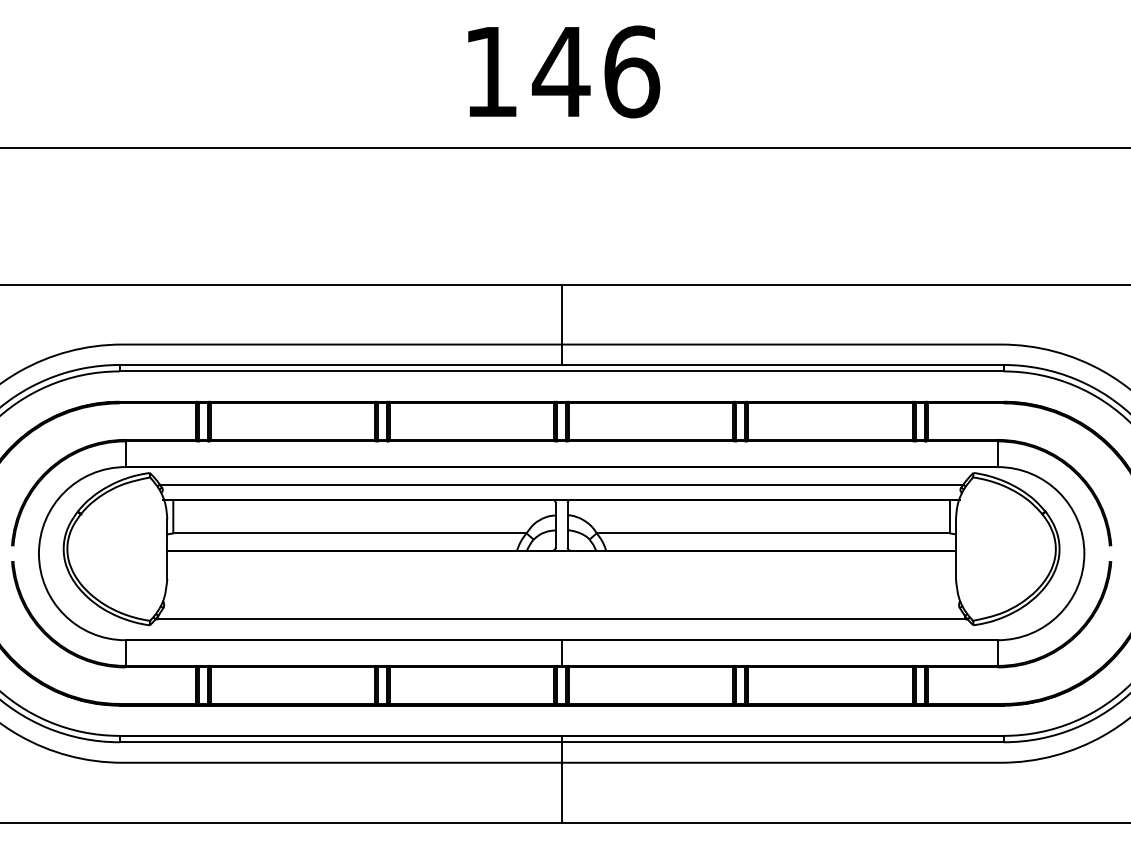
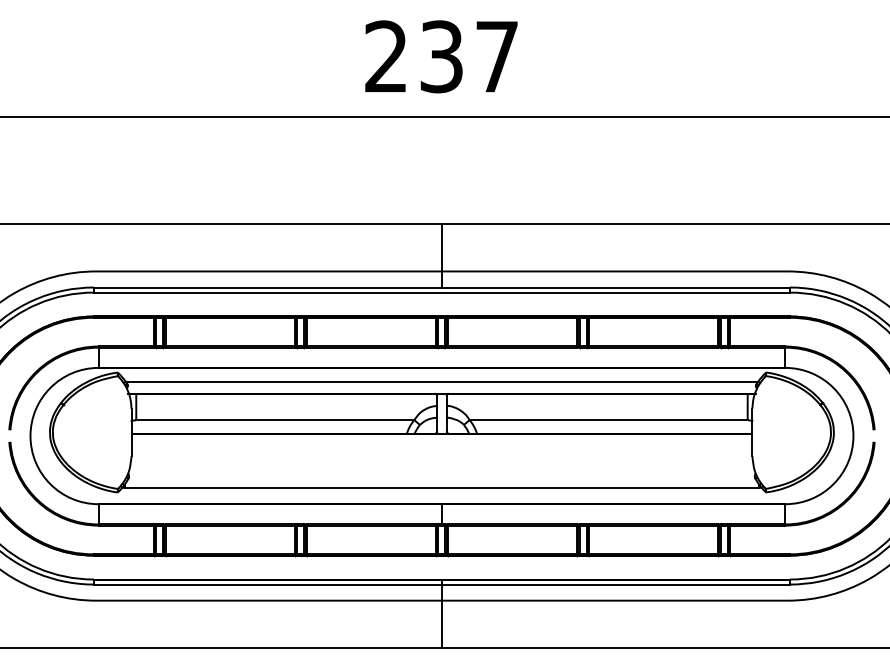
text: (562, 71) -> (442, 56), 146 -> 237

